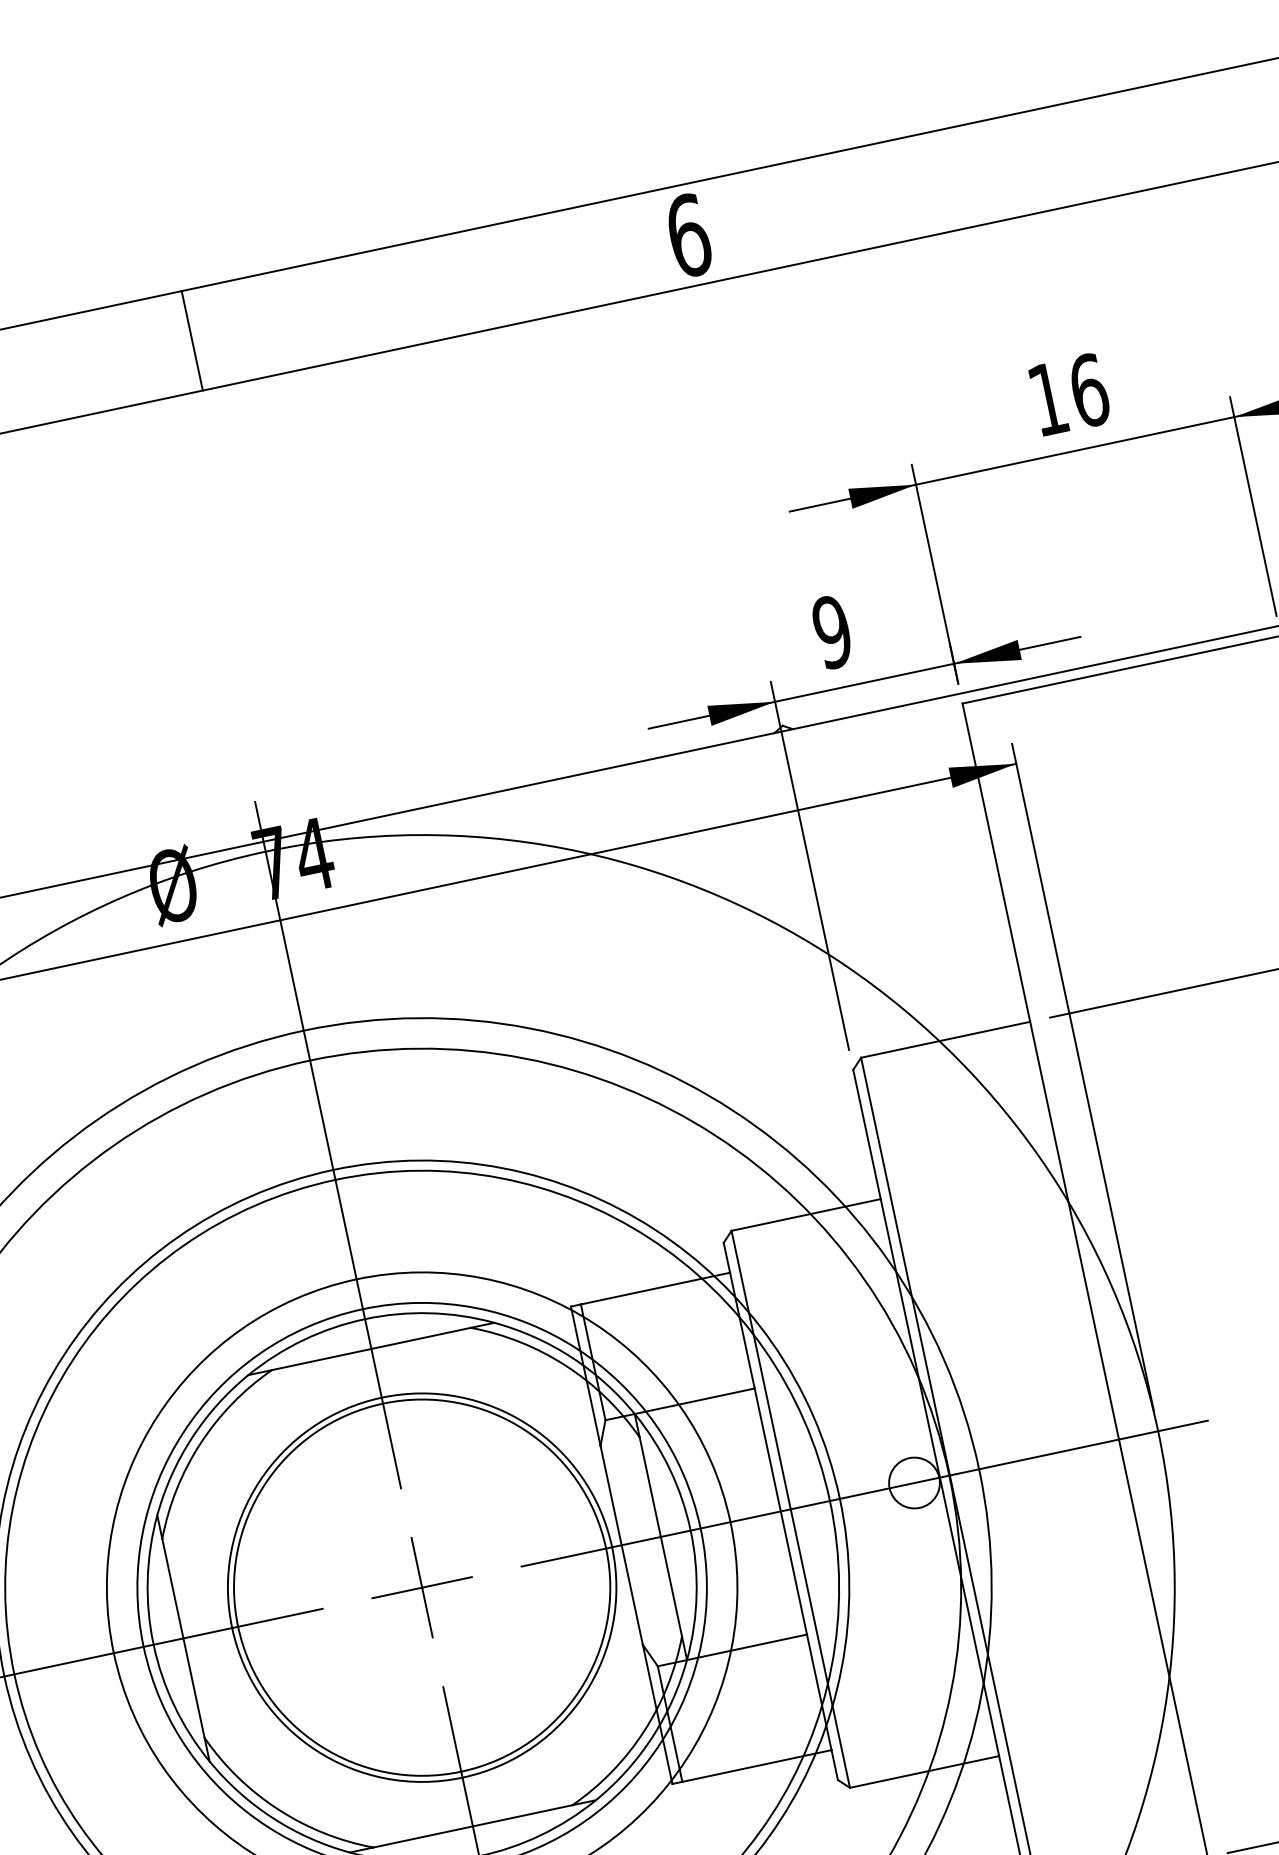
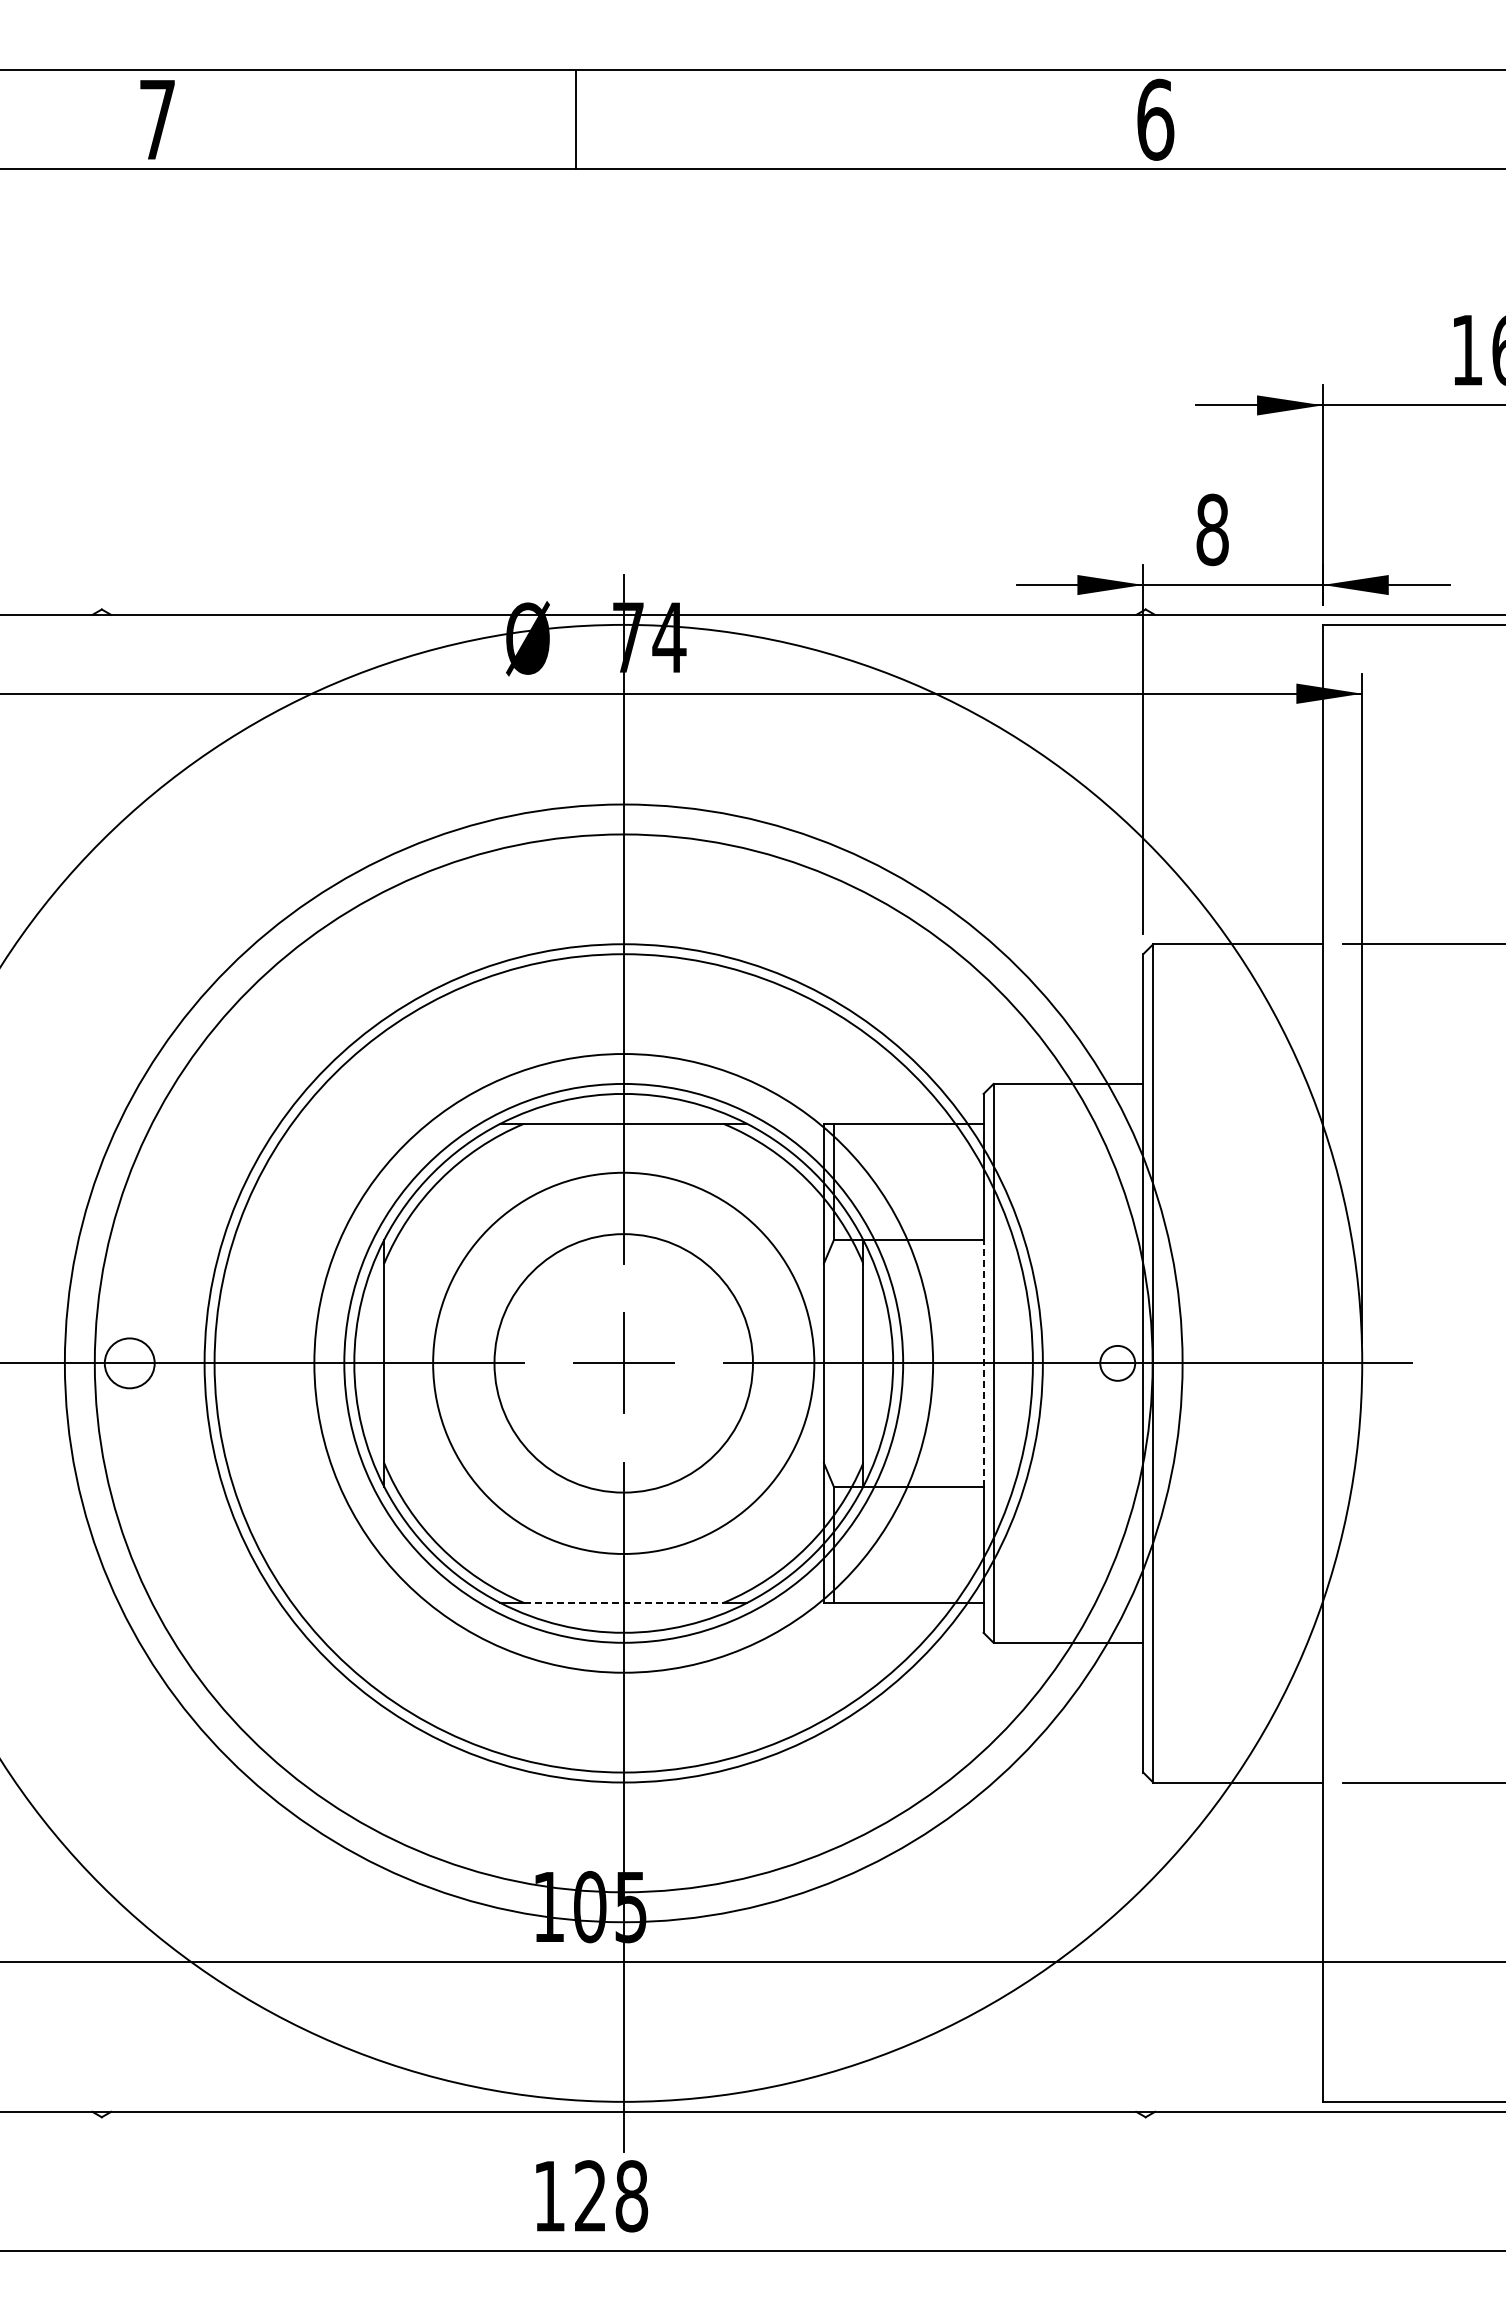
line: (192, 340) -> (576, 119), moved
text: (832, 631) -> (1212, 529), 9 -> 8
circle: (914, 1483) -> (1117, 1363), size x0.7
line: (780, 1510) -> (983, 1362), solid -> dashed
circle: (421, 1587) -> (623, 1363), size x0.7
line: (472, 1826) -> (623, 1602), solid -> dashed

